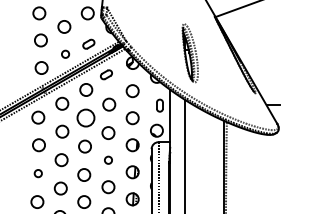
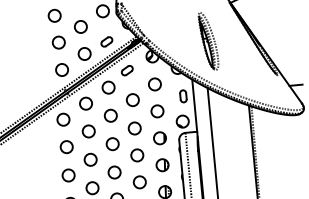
circle: (65, 54) -> (84, 54), size x1.67
circle: (85, 118) -> (110, 116), size x0.71
circle: (108, 160) -> (137, 155), size x1.67
circle: (38, 173) -> (68, 175), size x1.67

